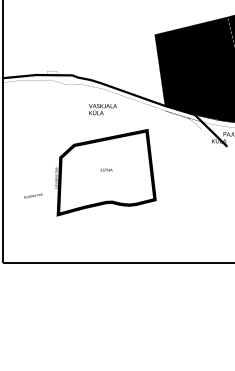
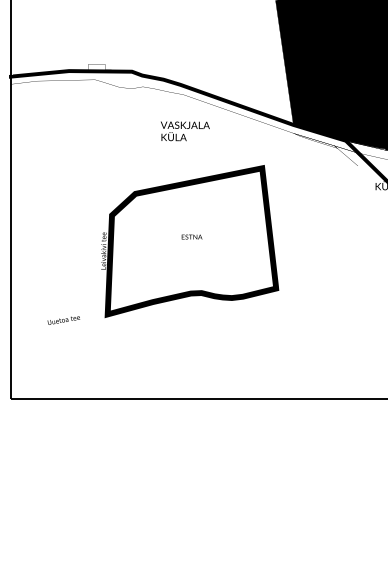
text: (33, 195) -> (64, 319), moved

